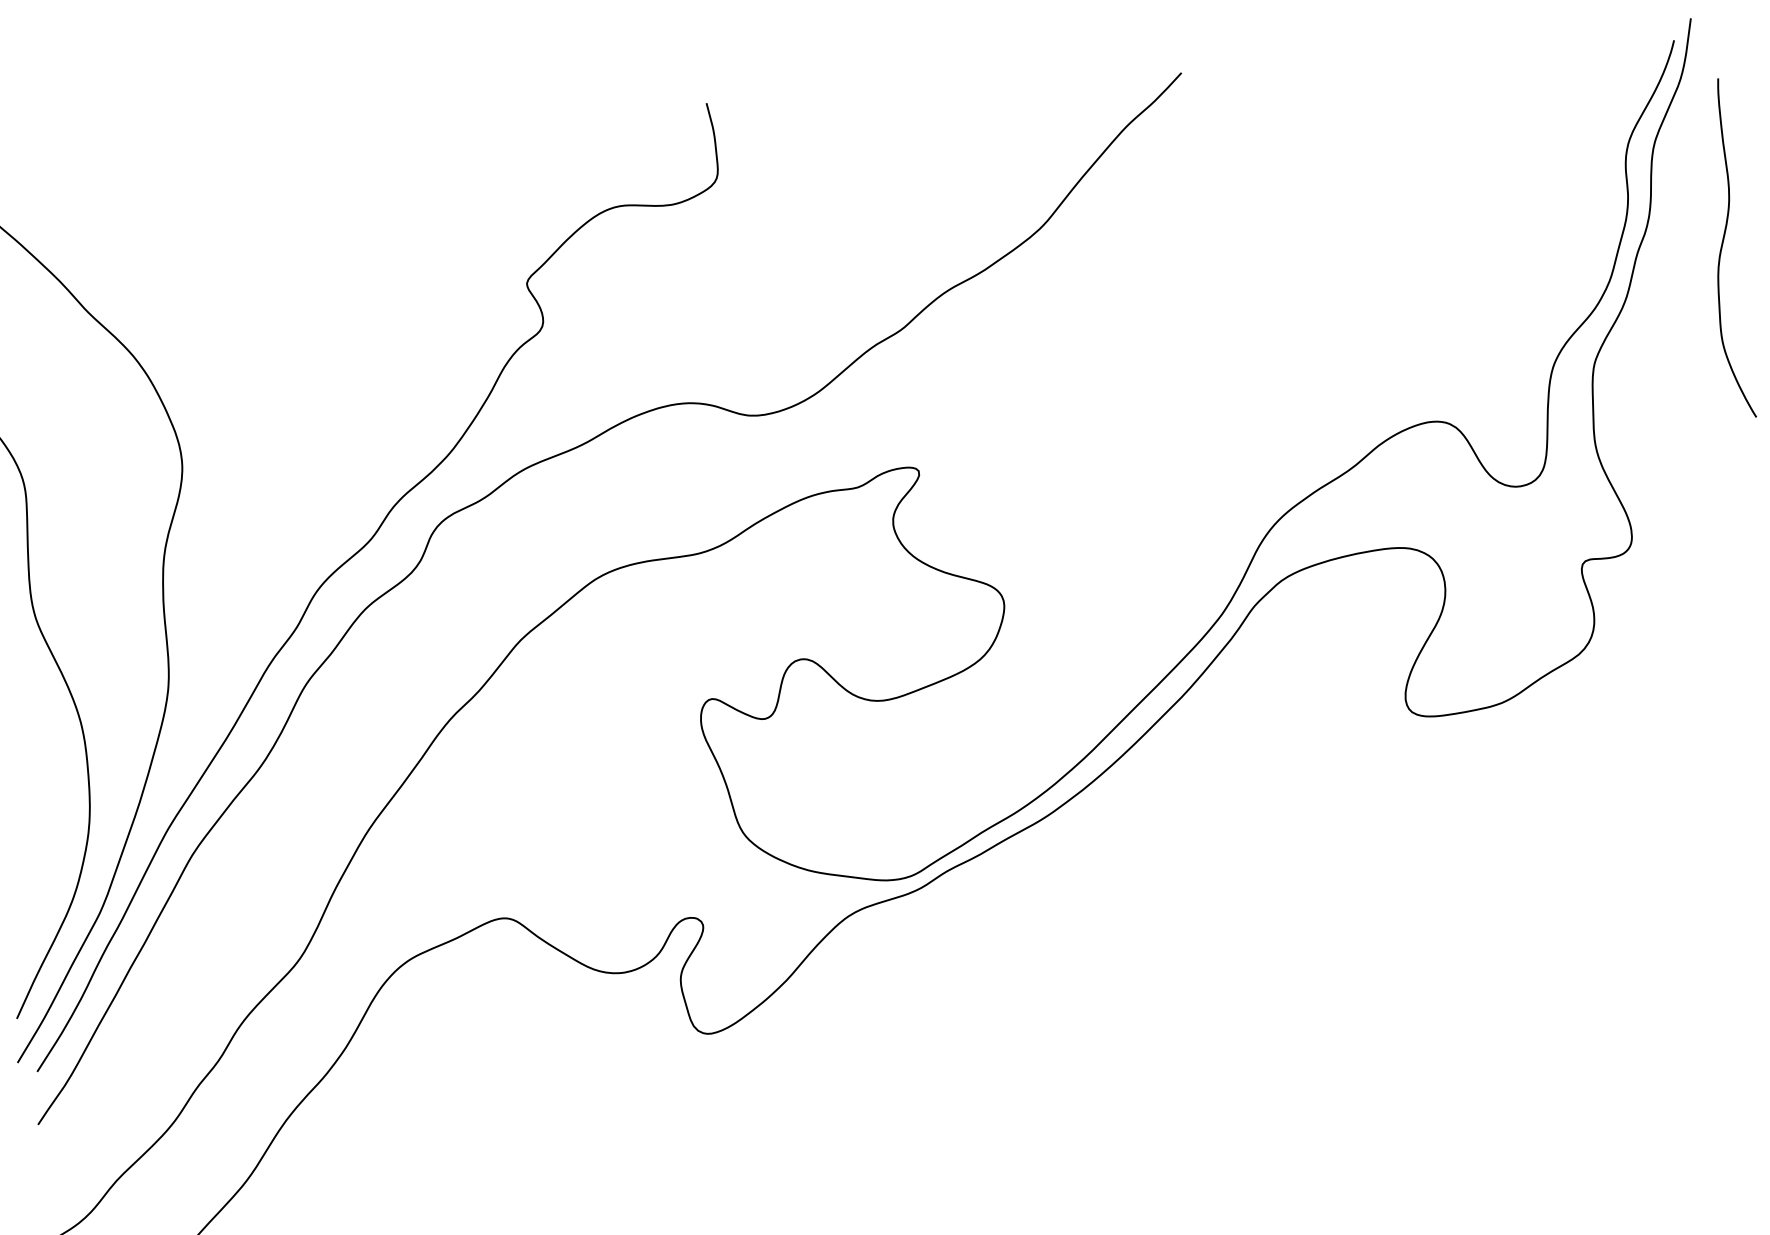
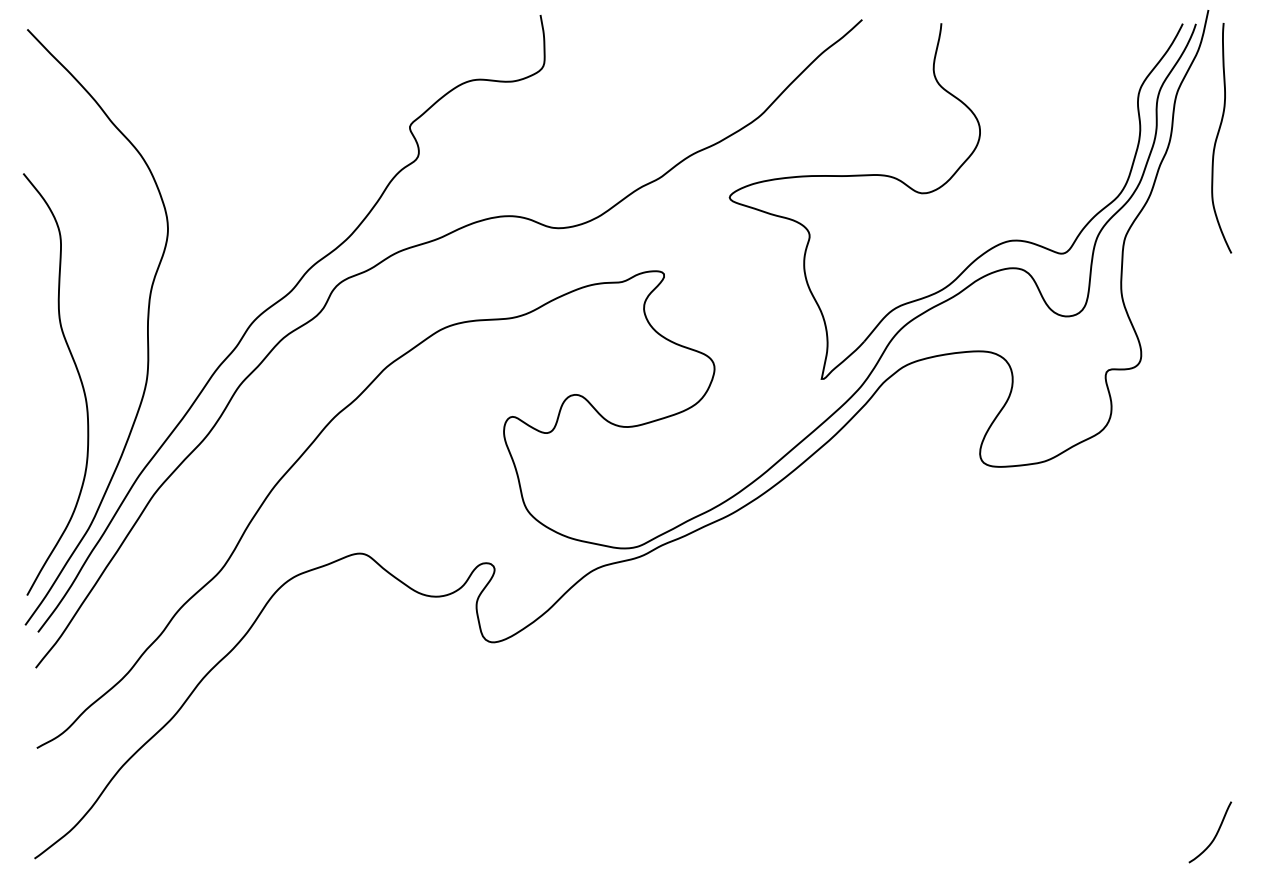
curve: (1723, 246) -> (1218, 136), moved
part: (1320, 309) -> (943, 186), added

